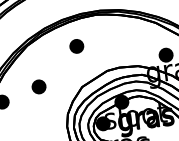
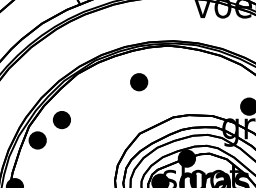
part: (38, 87) -> (61, 120), moved

